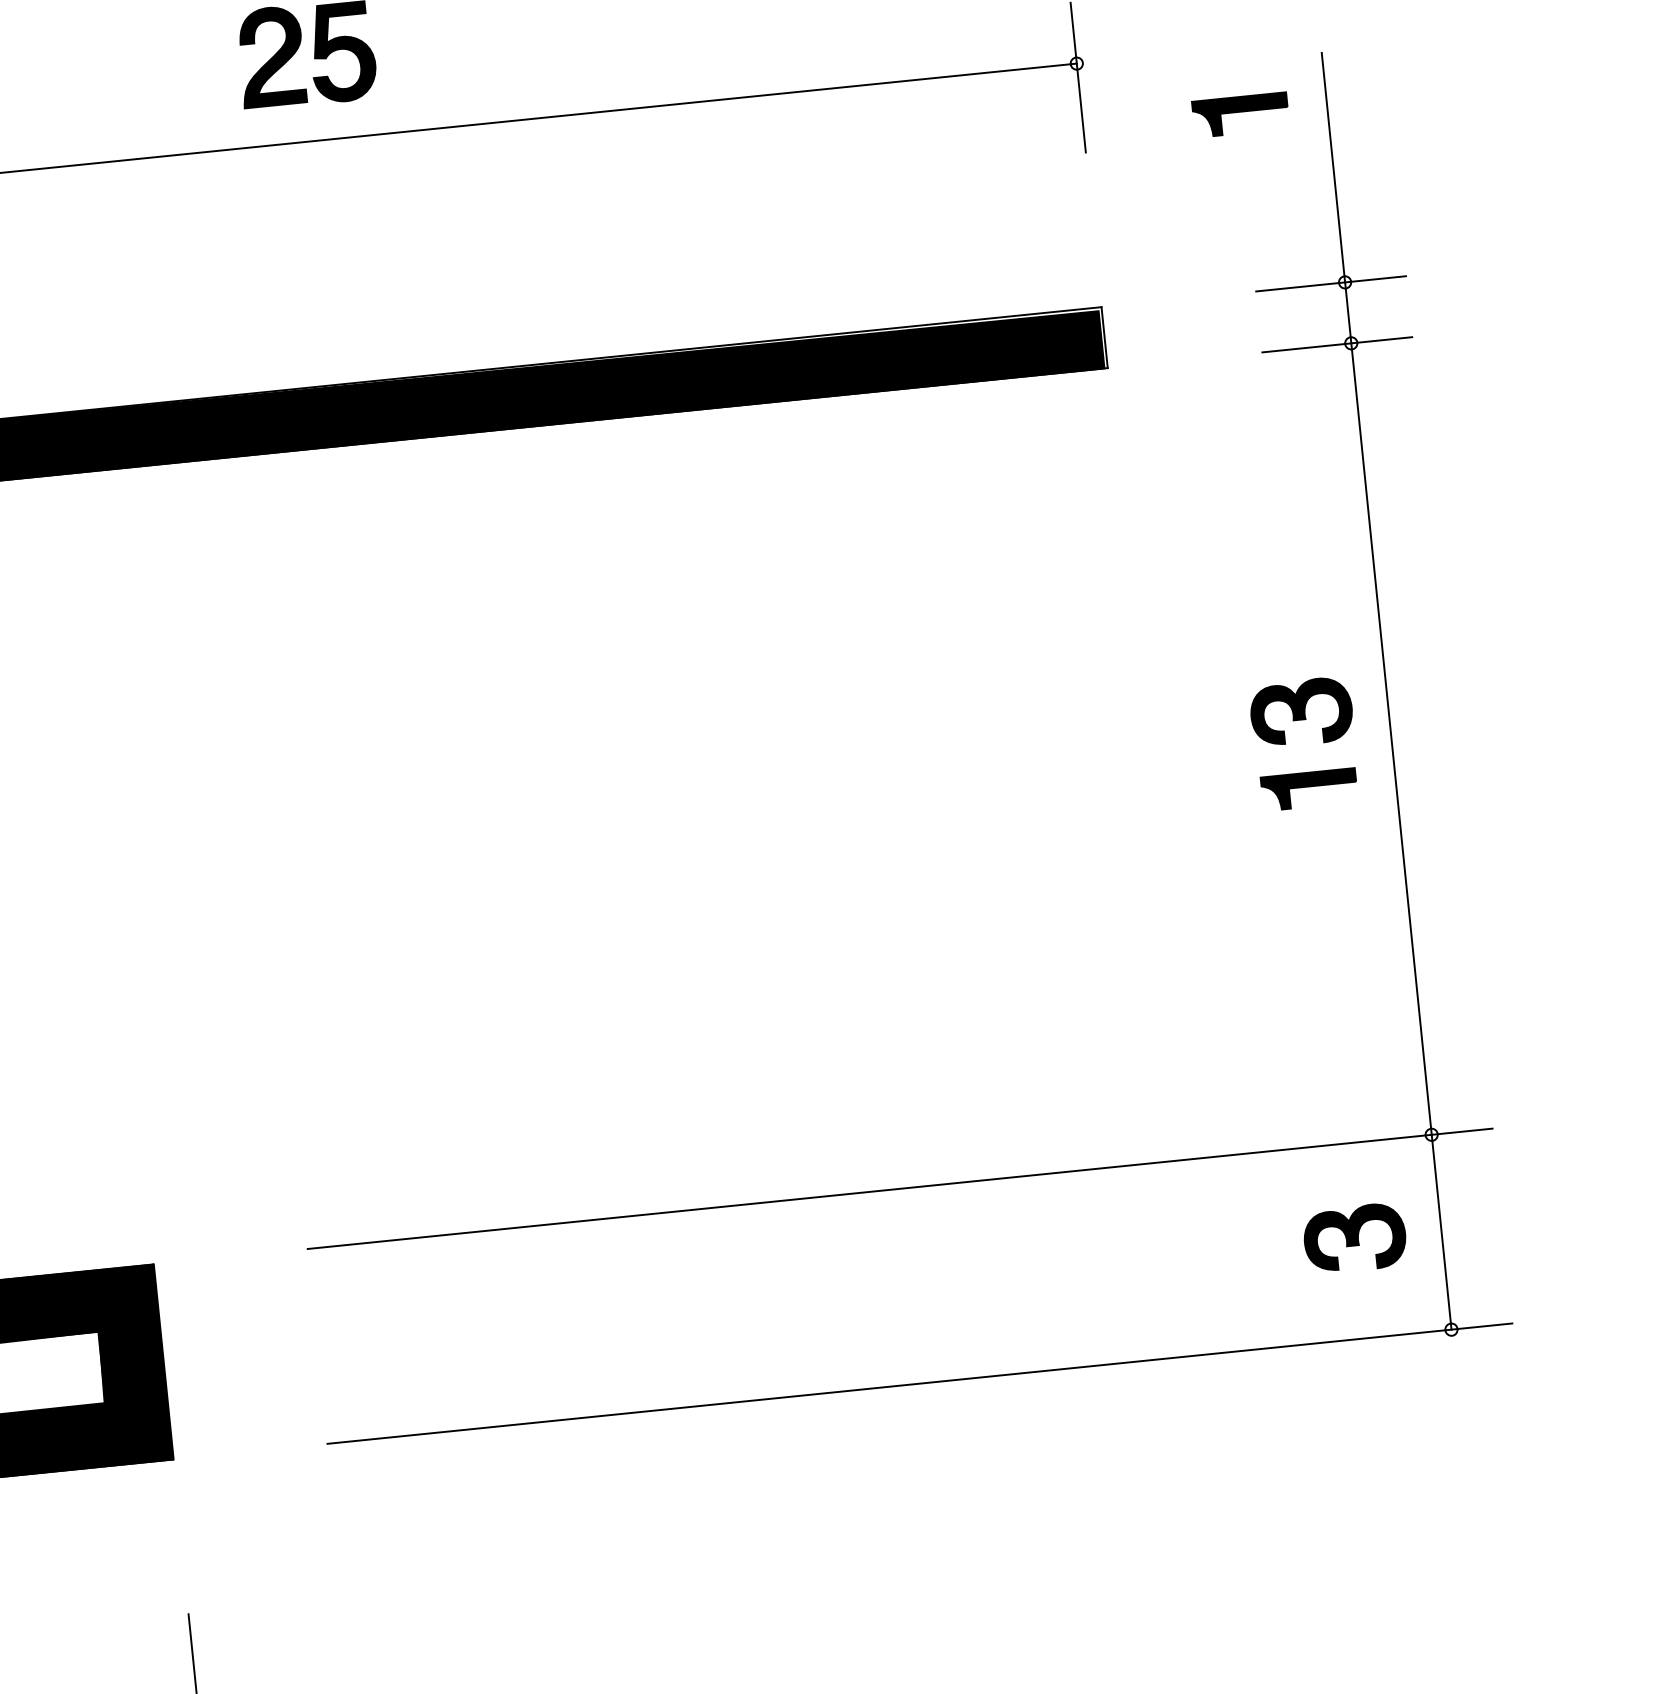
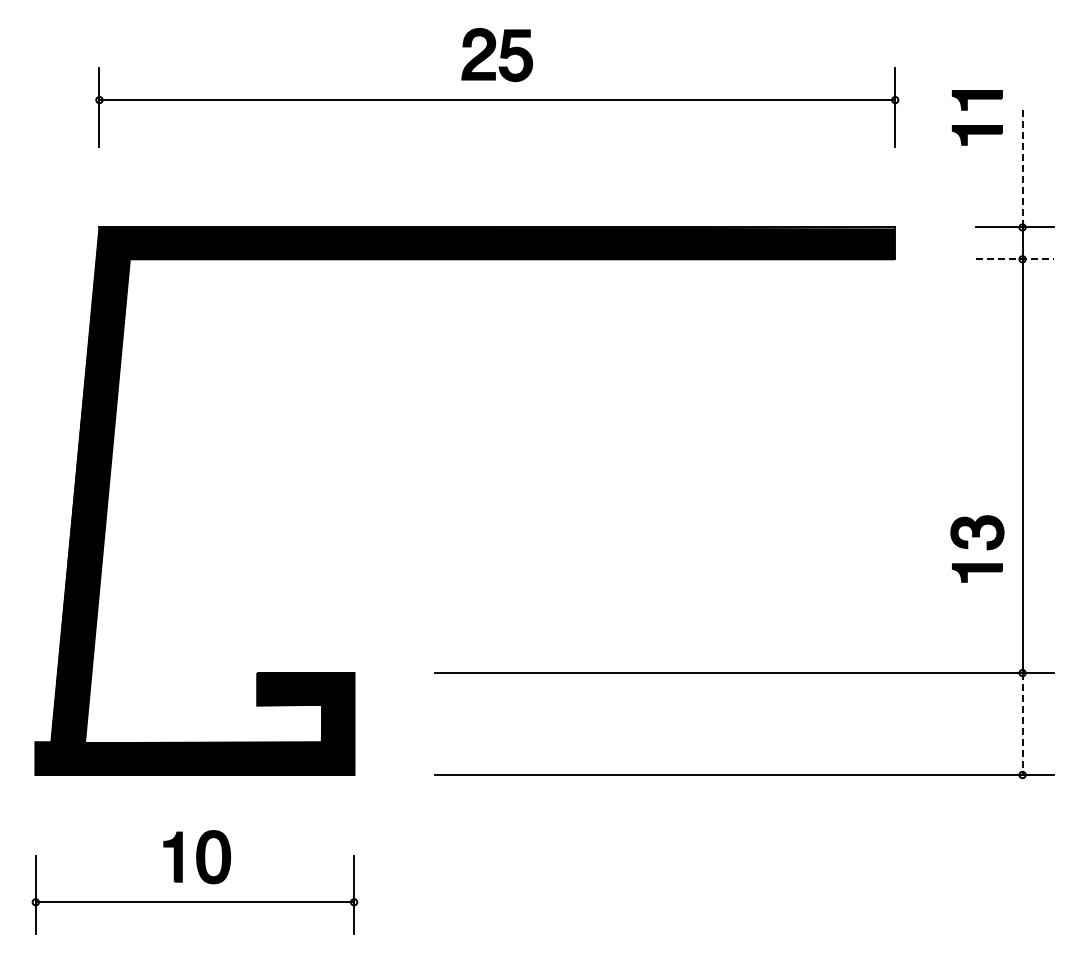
part: (1232, 48) -> (976, 100), added
line: (1333, 165) -> (1022, 166), solid -> dashed
line: (1337, 345) -> (1015, 259), solid -> dashed
part: (1287, 744) -> (968, 548), moved
line: (1441, 1233) -> (1022, 724), solid -> dashed
part: (1355, 1238) -> (977, 722), removed

